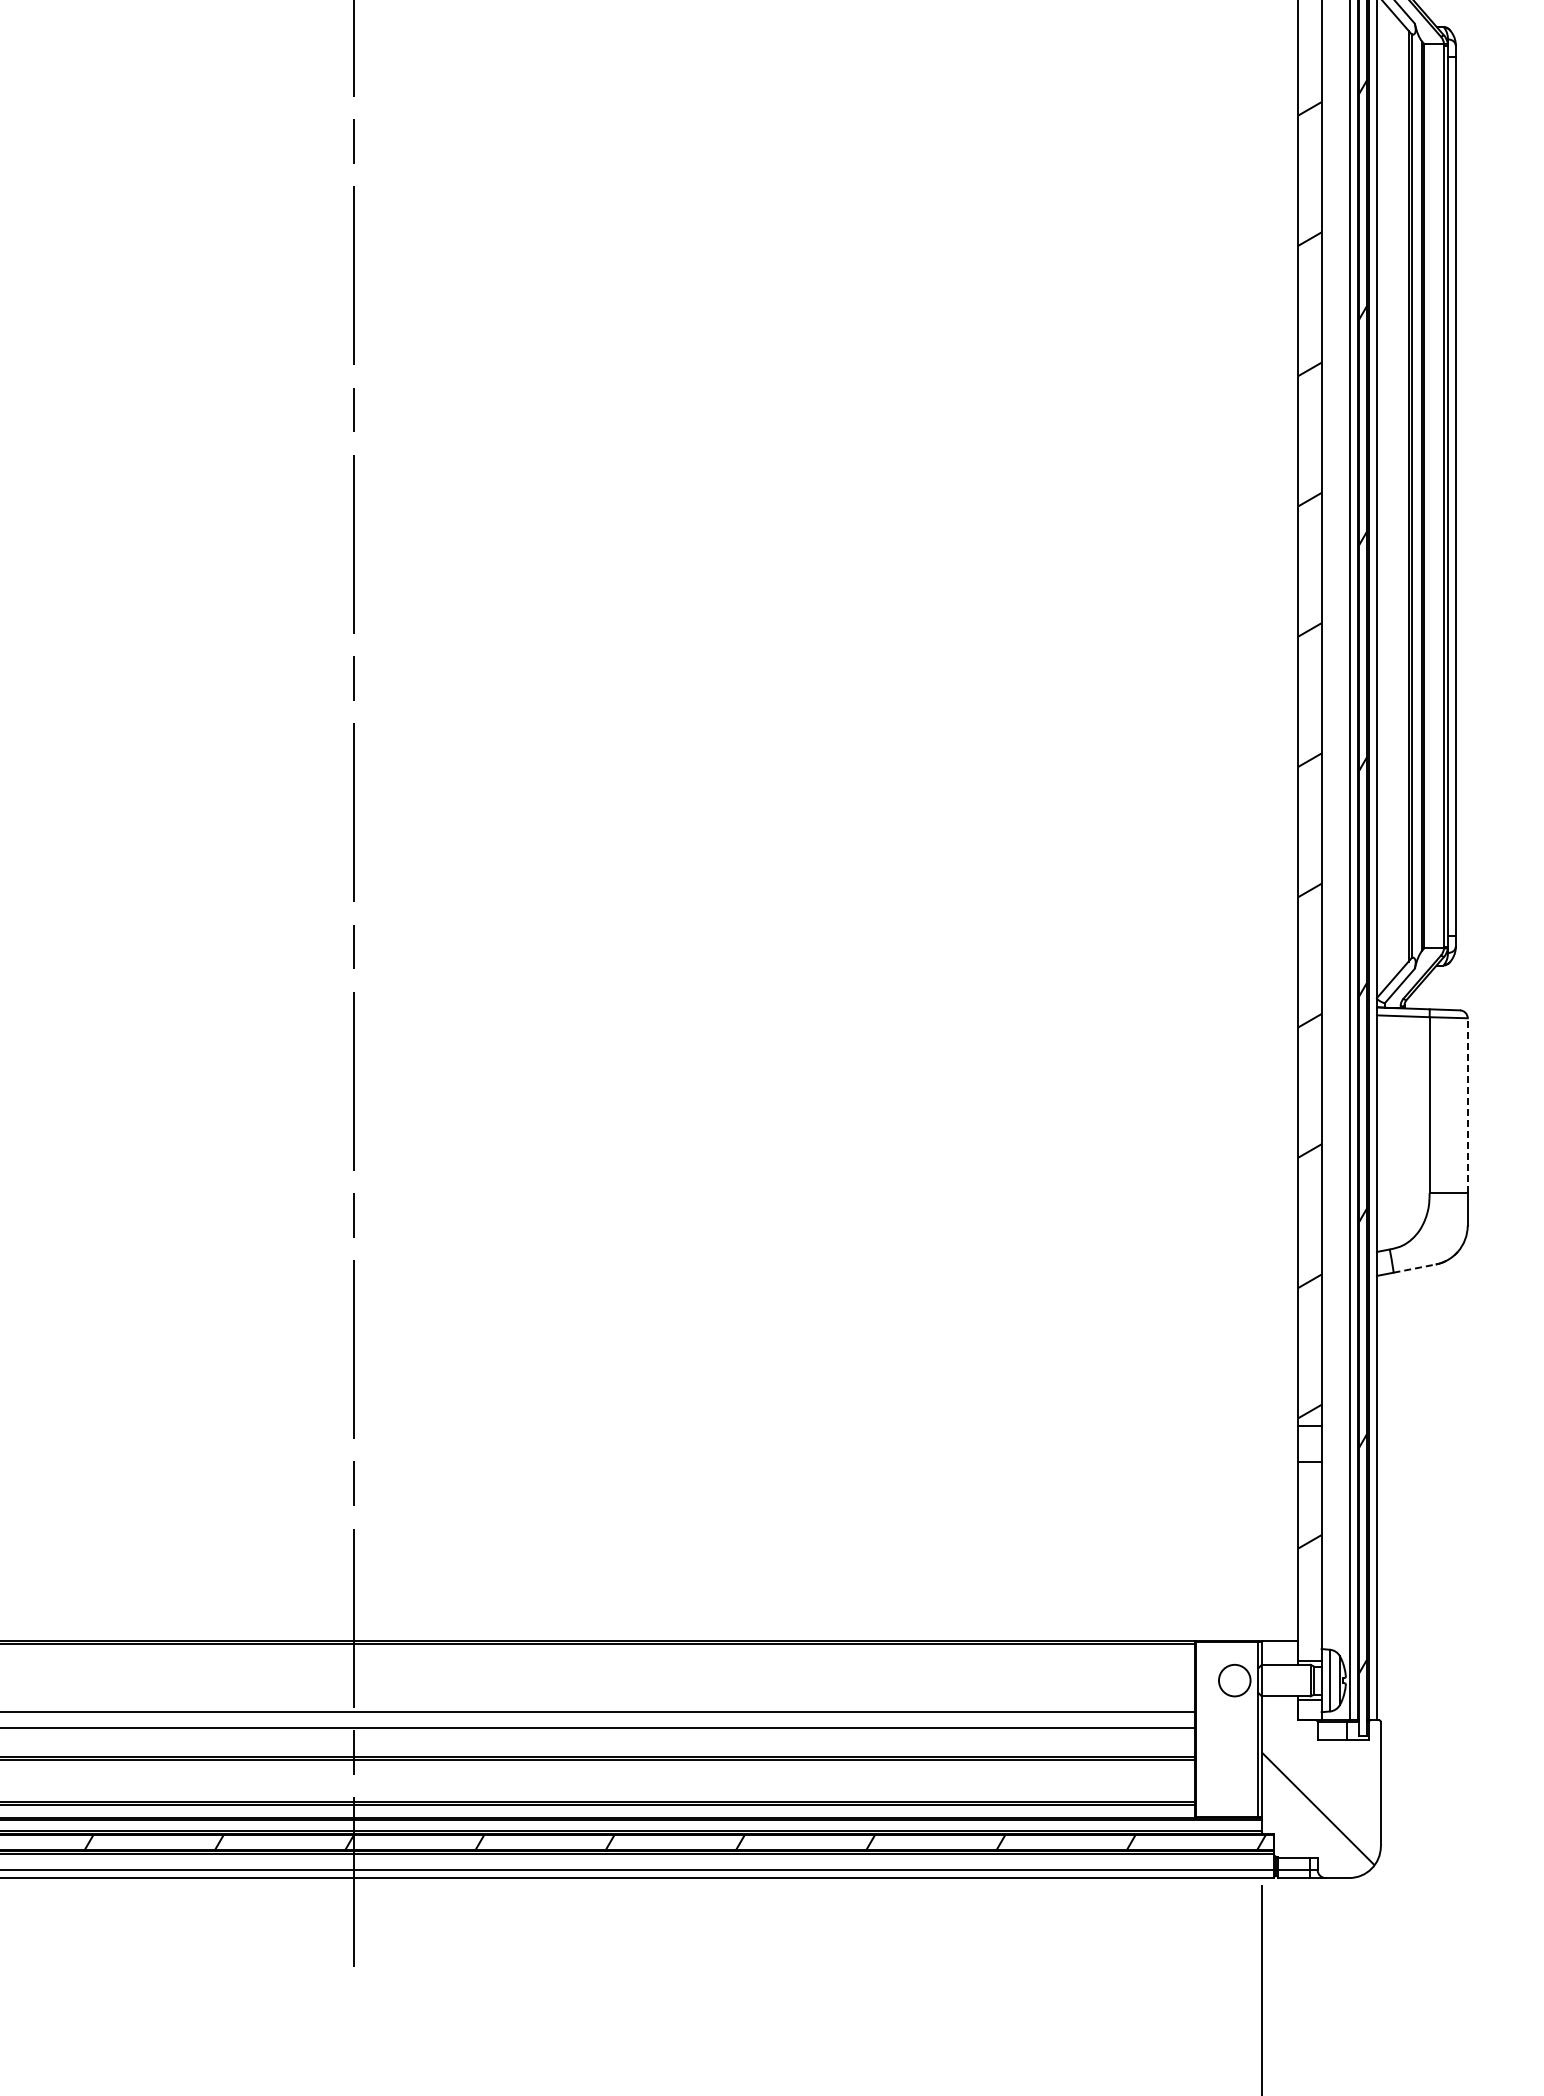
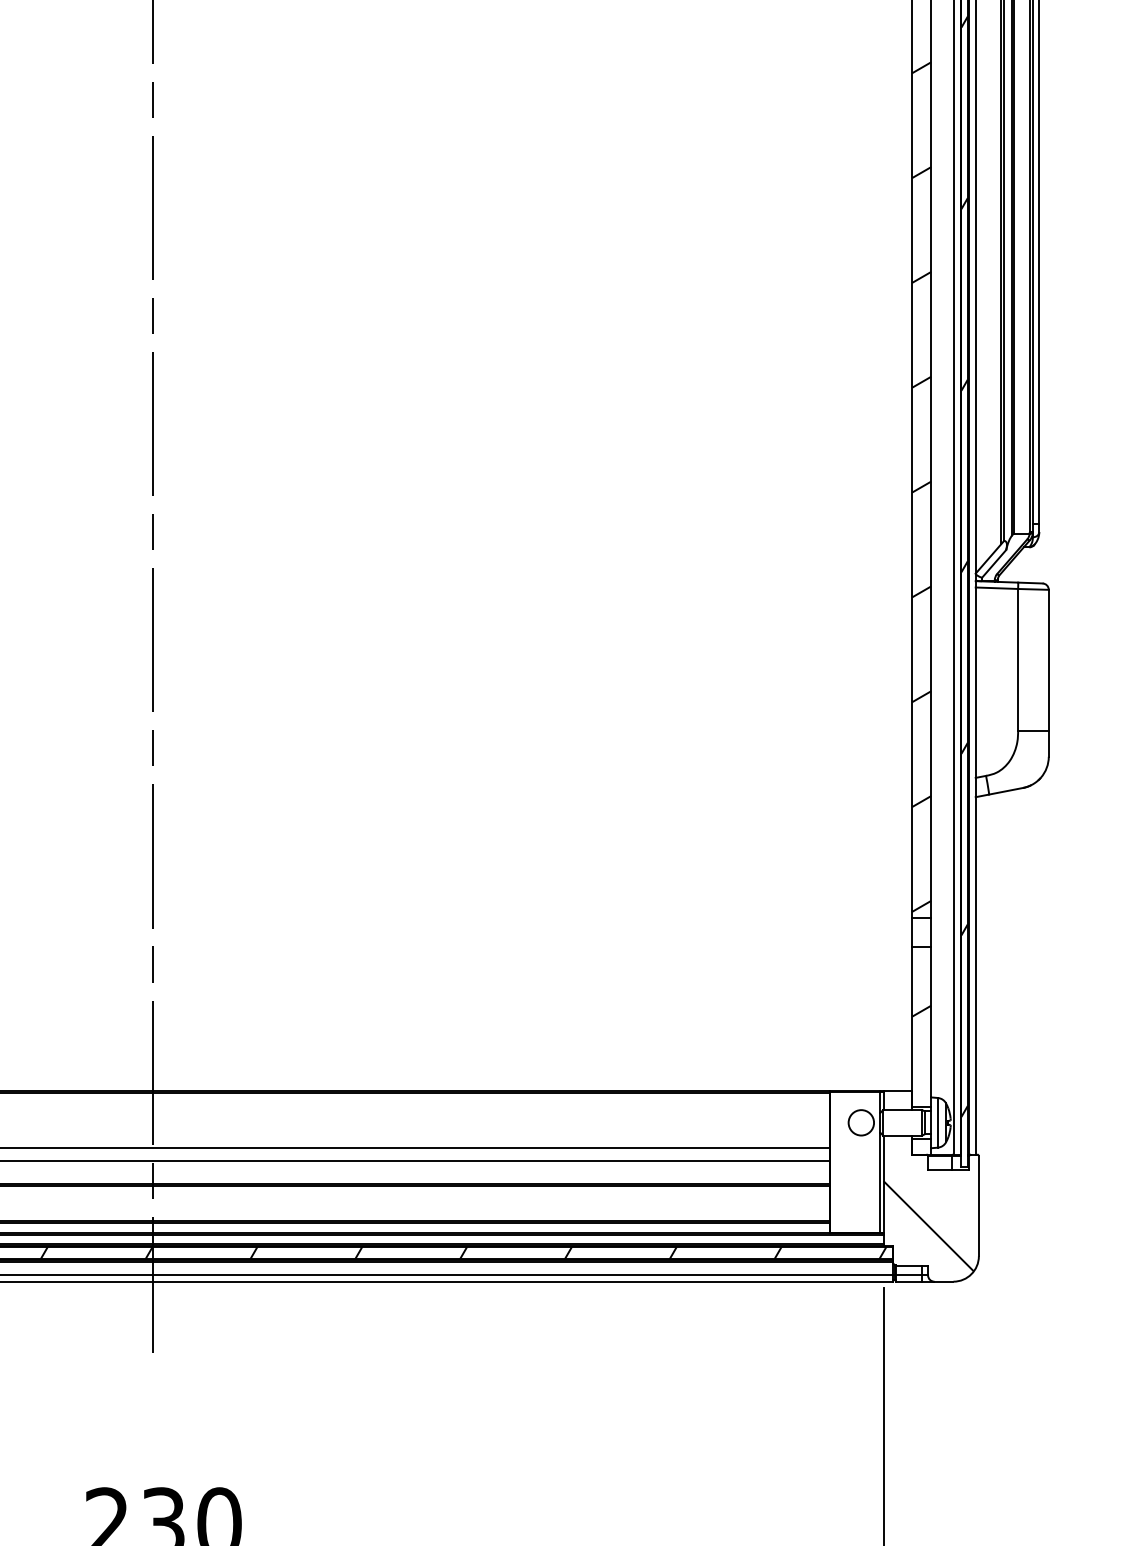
line: (1467, 1105) -> (1048, 660), dashed -> solid
line: (1414, 1268) -> (1005, 791), dashed -> solid

